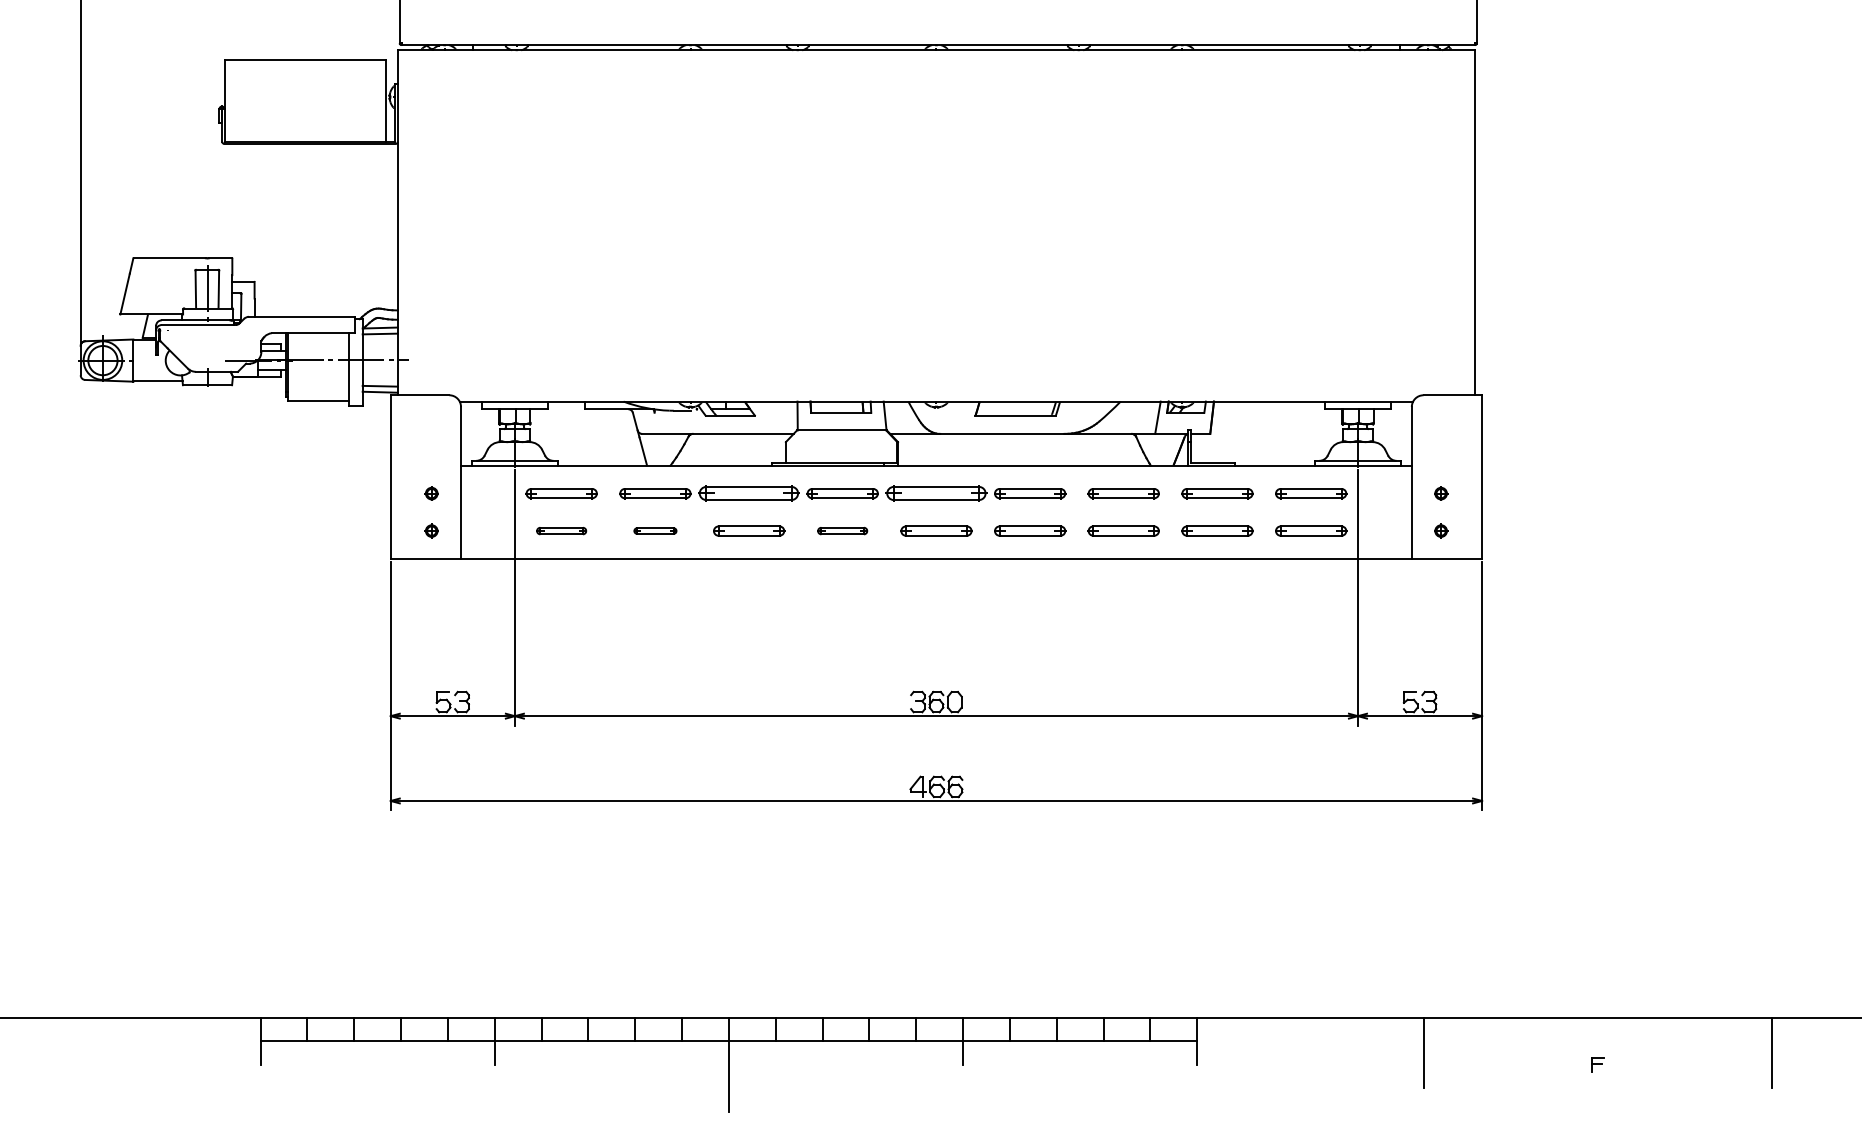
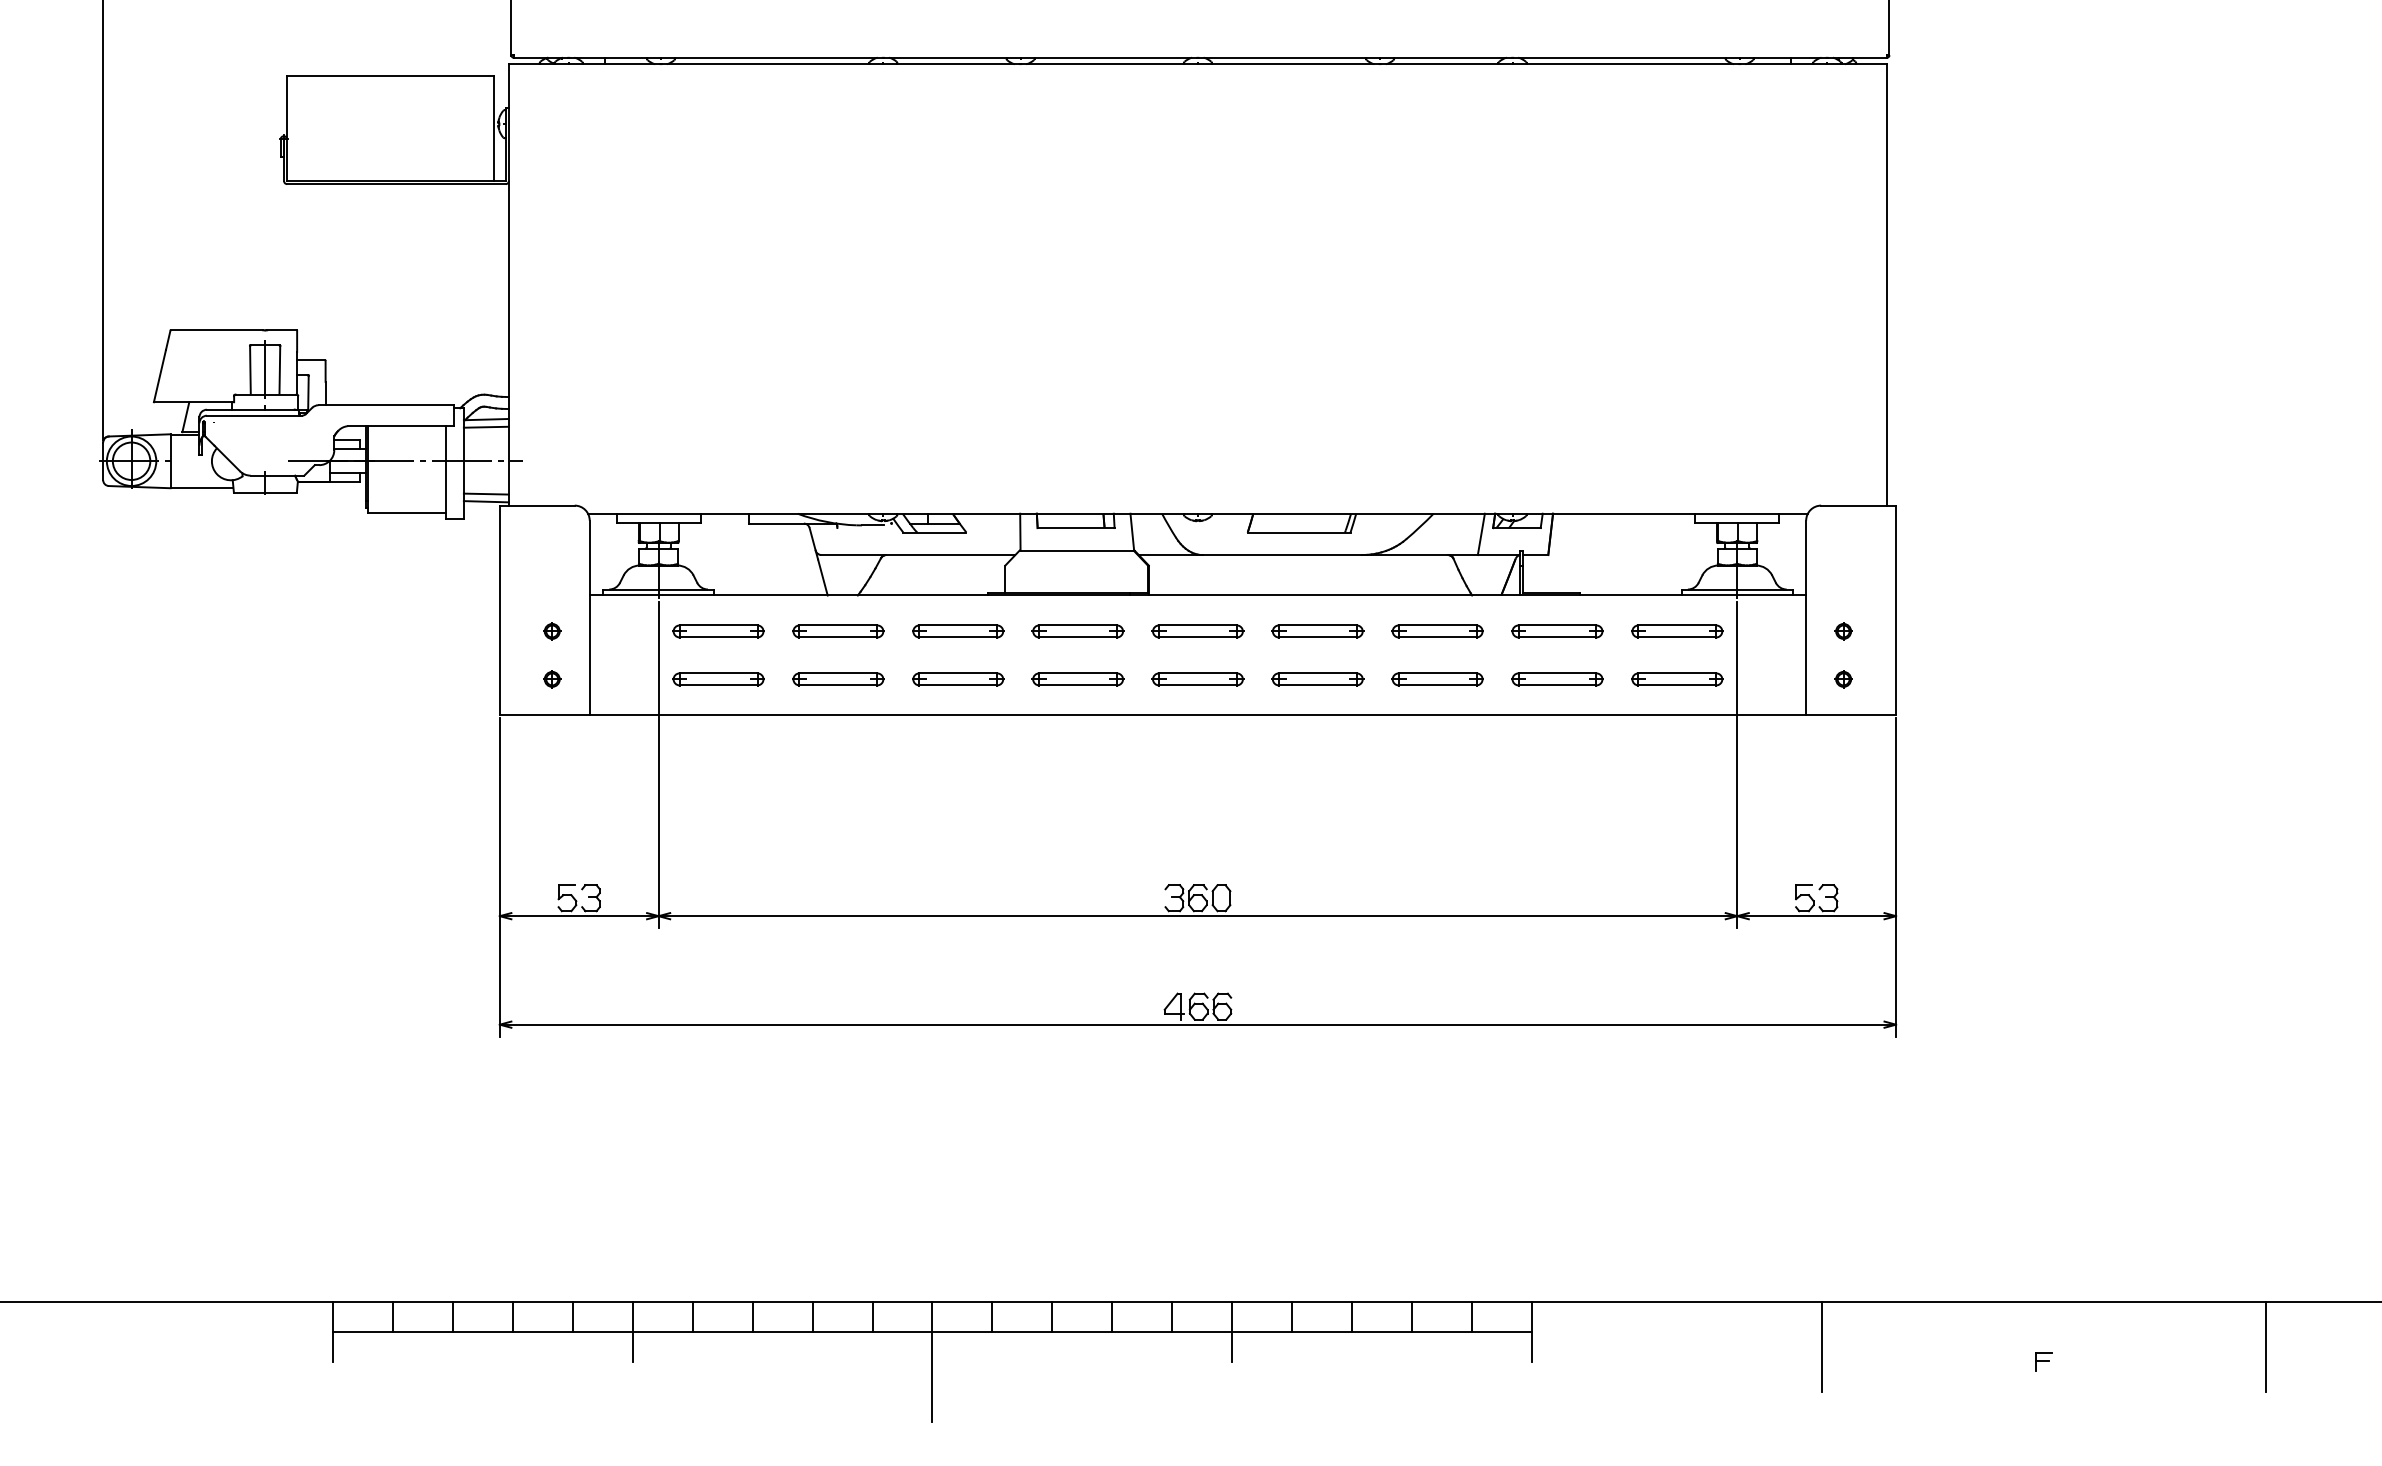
part: (749, 493) -> (958, 631), size x0.71
part: (936, 493) -> (1198, 631), size x0.71
part: (561, 530) -> (718, 678), size x1.43
part: (655, 530) -> (838, 678), size x1.67
part: (842, 530) -> (1077, 678), size x1.43

